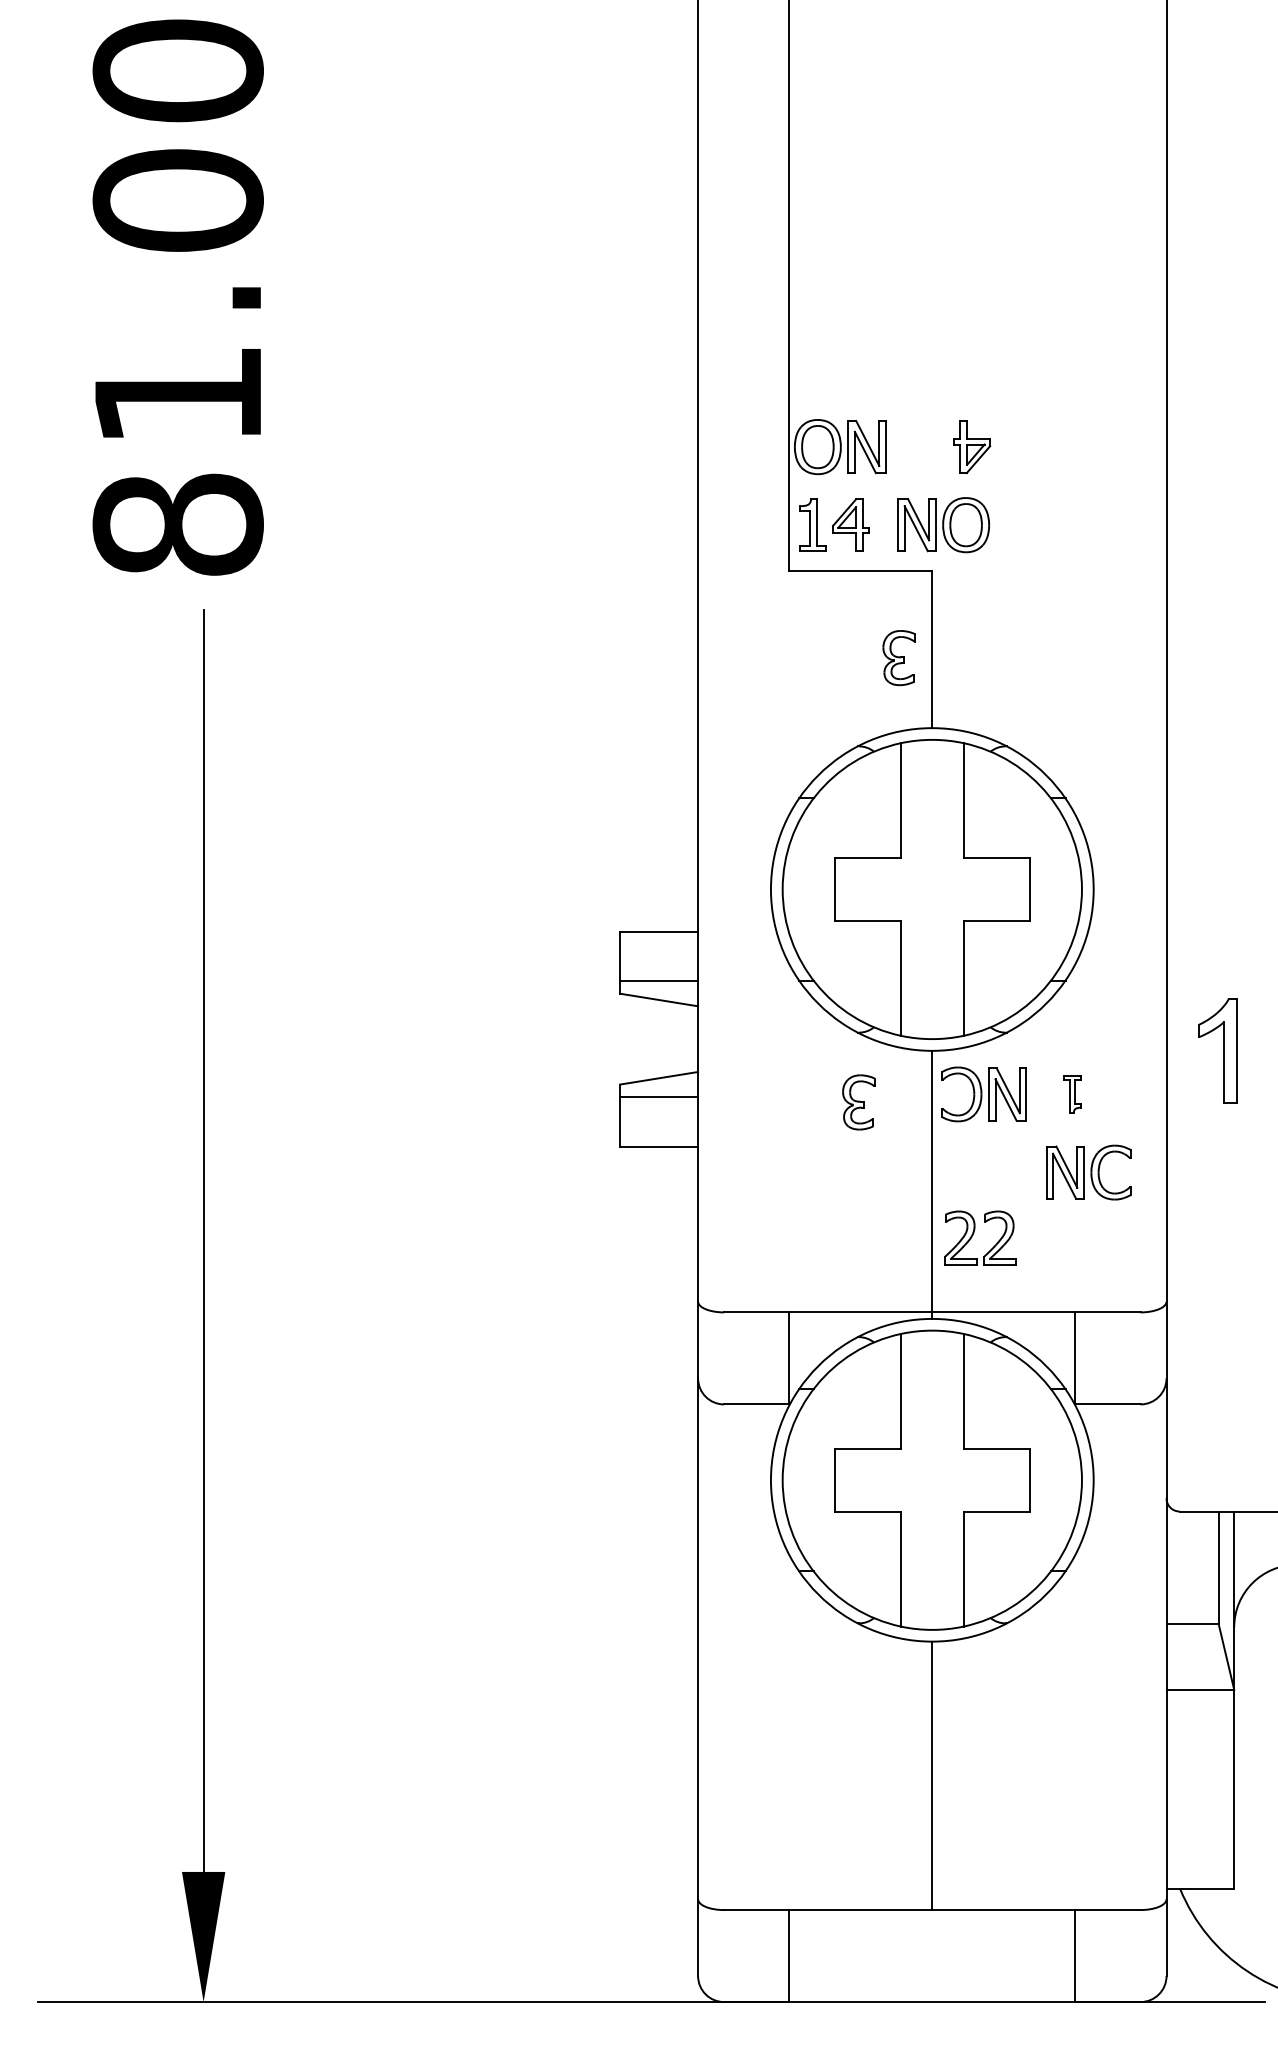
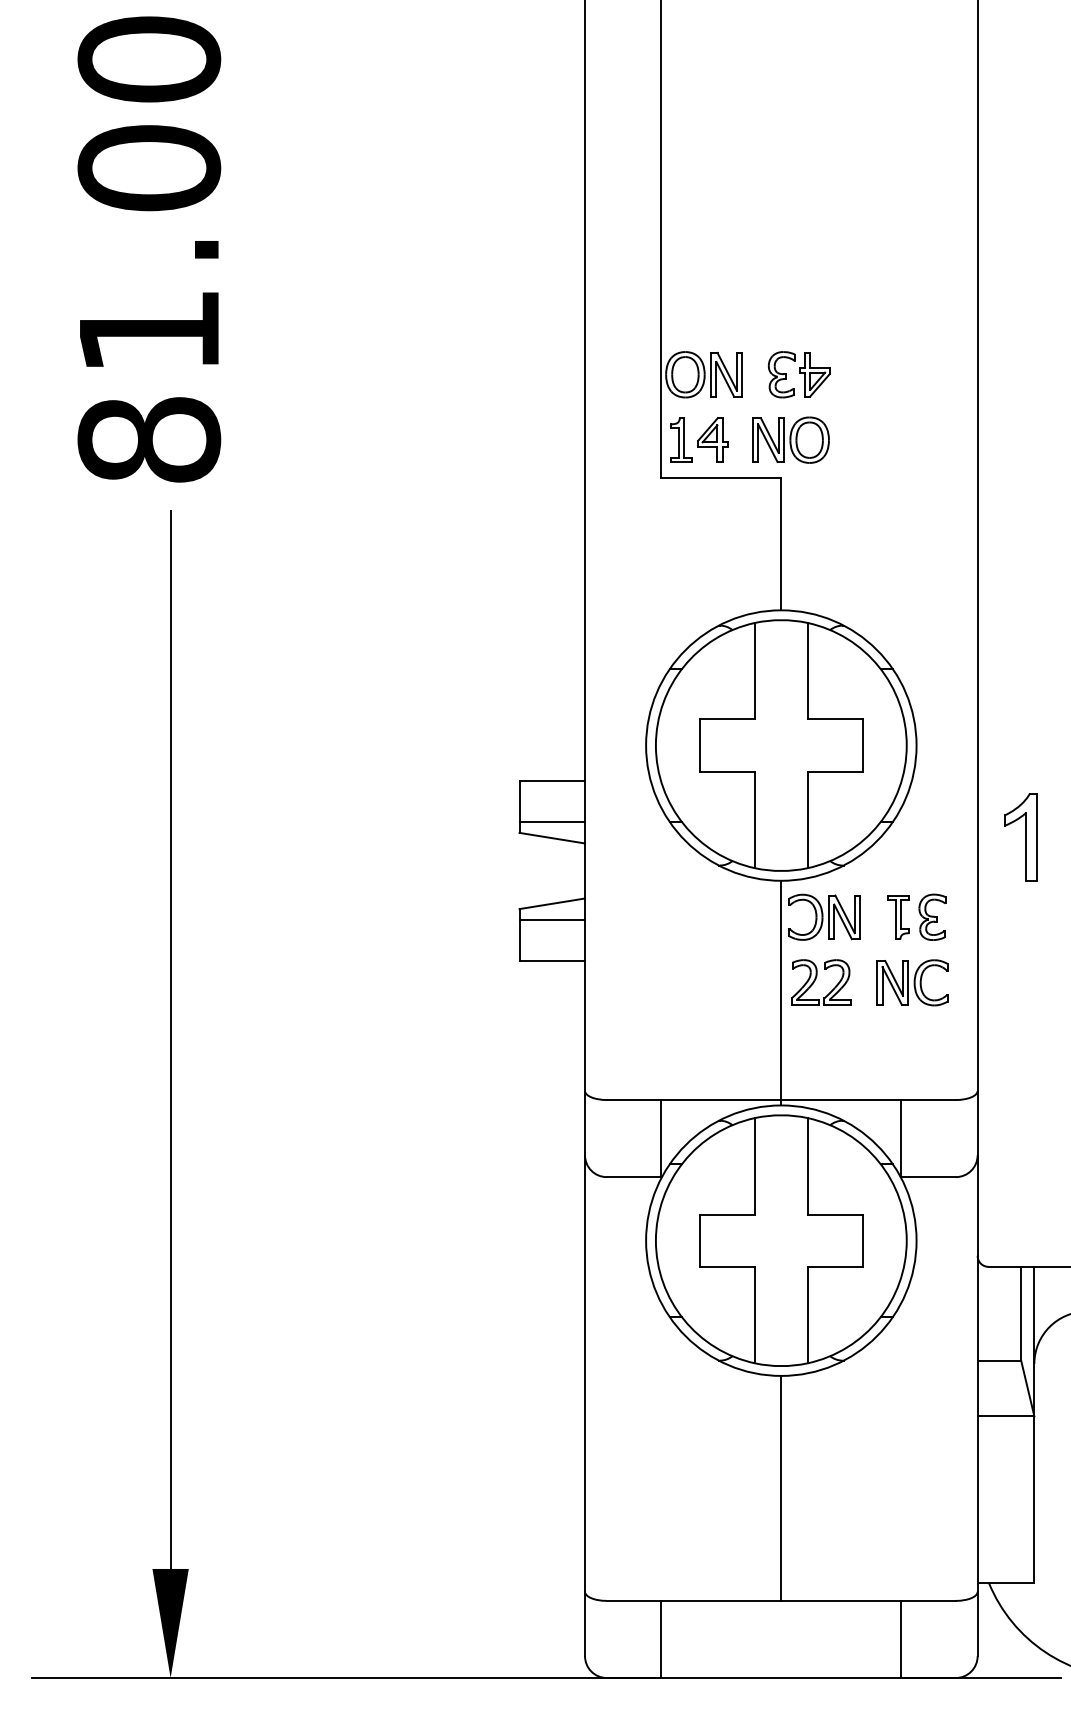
part: (898, 658) -> (781, 375), moved
part: (1217, 1050) -> (1020, 836), moved
part: (1072, 1094) -> (898, 917), size x1.43
part: (858, 1102) -> (932, 917), moved
part: (974, 1233) -> (816, 978), moved

